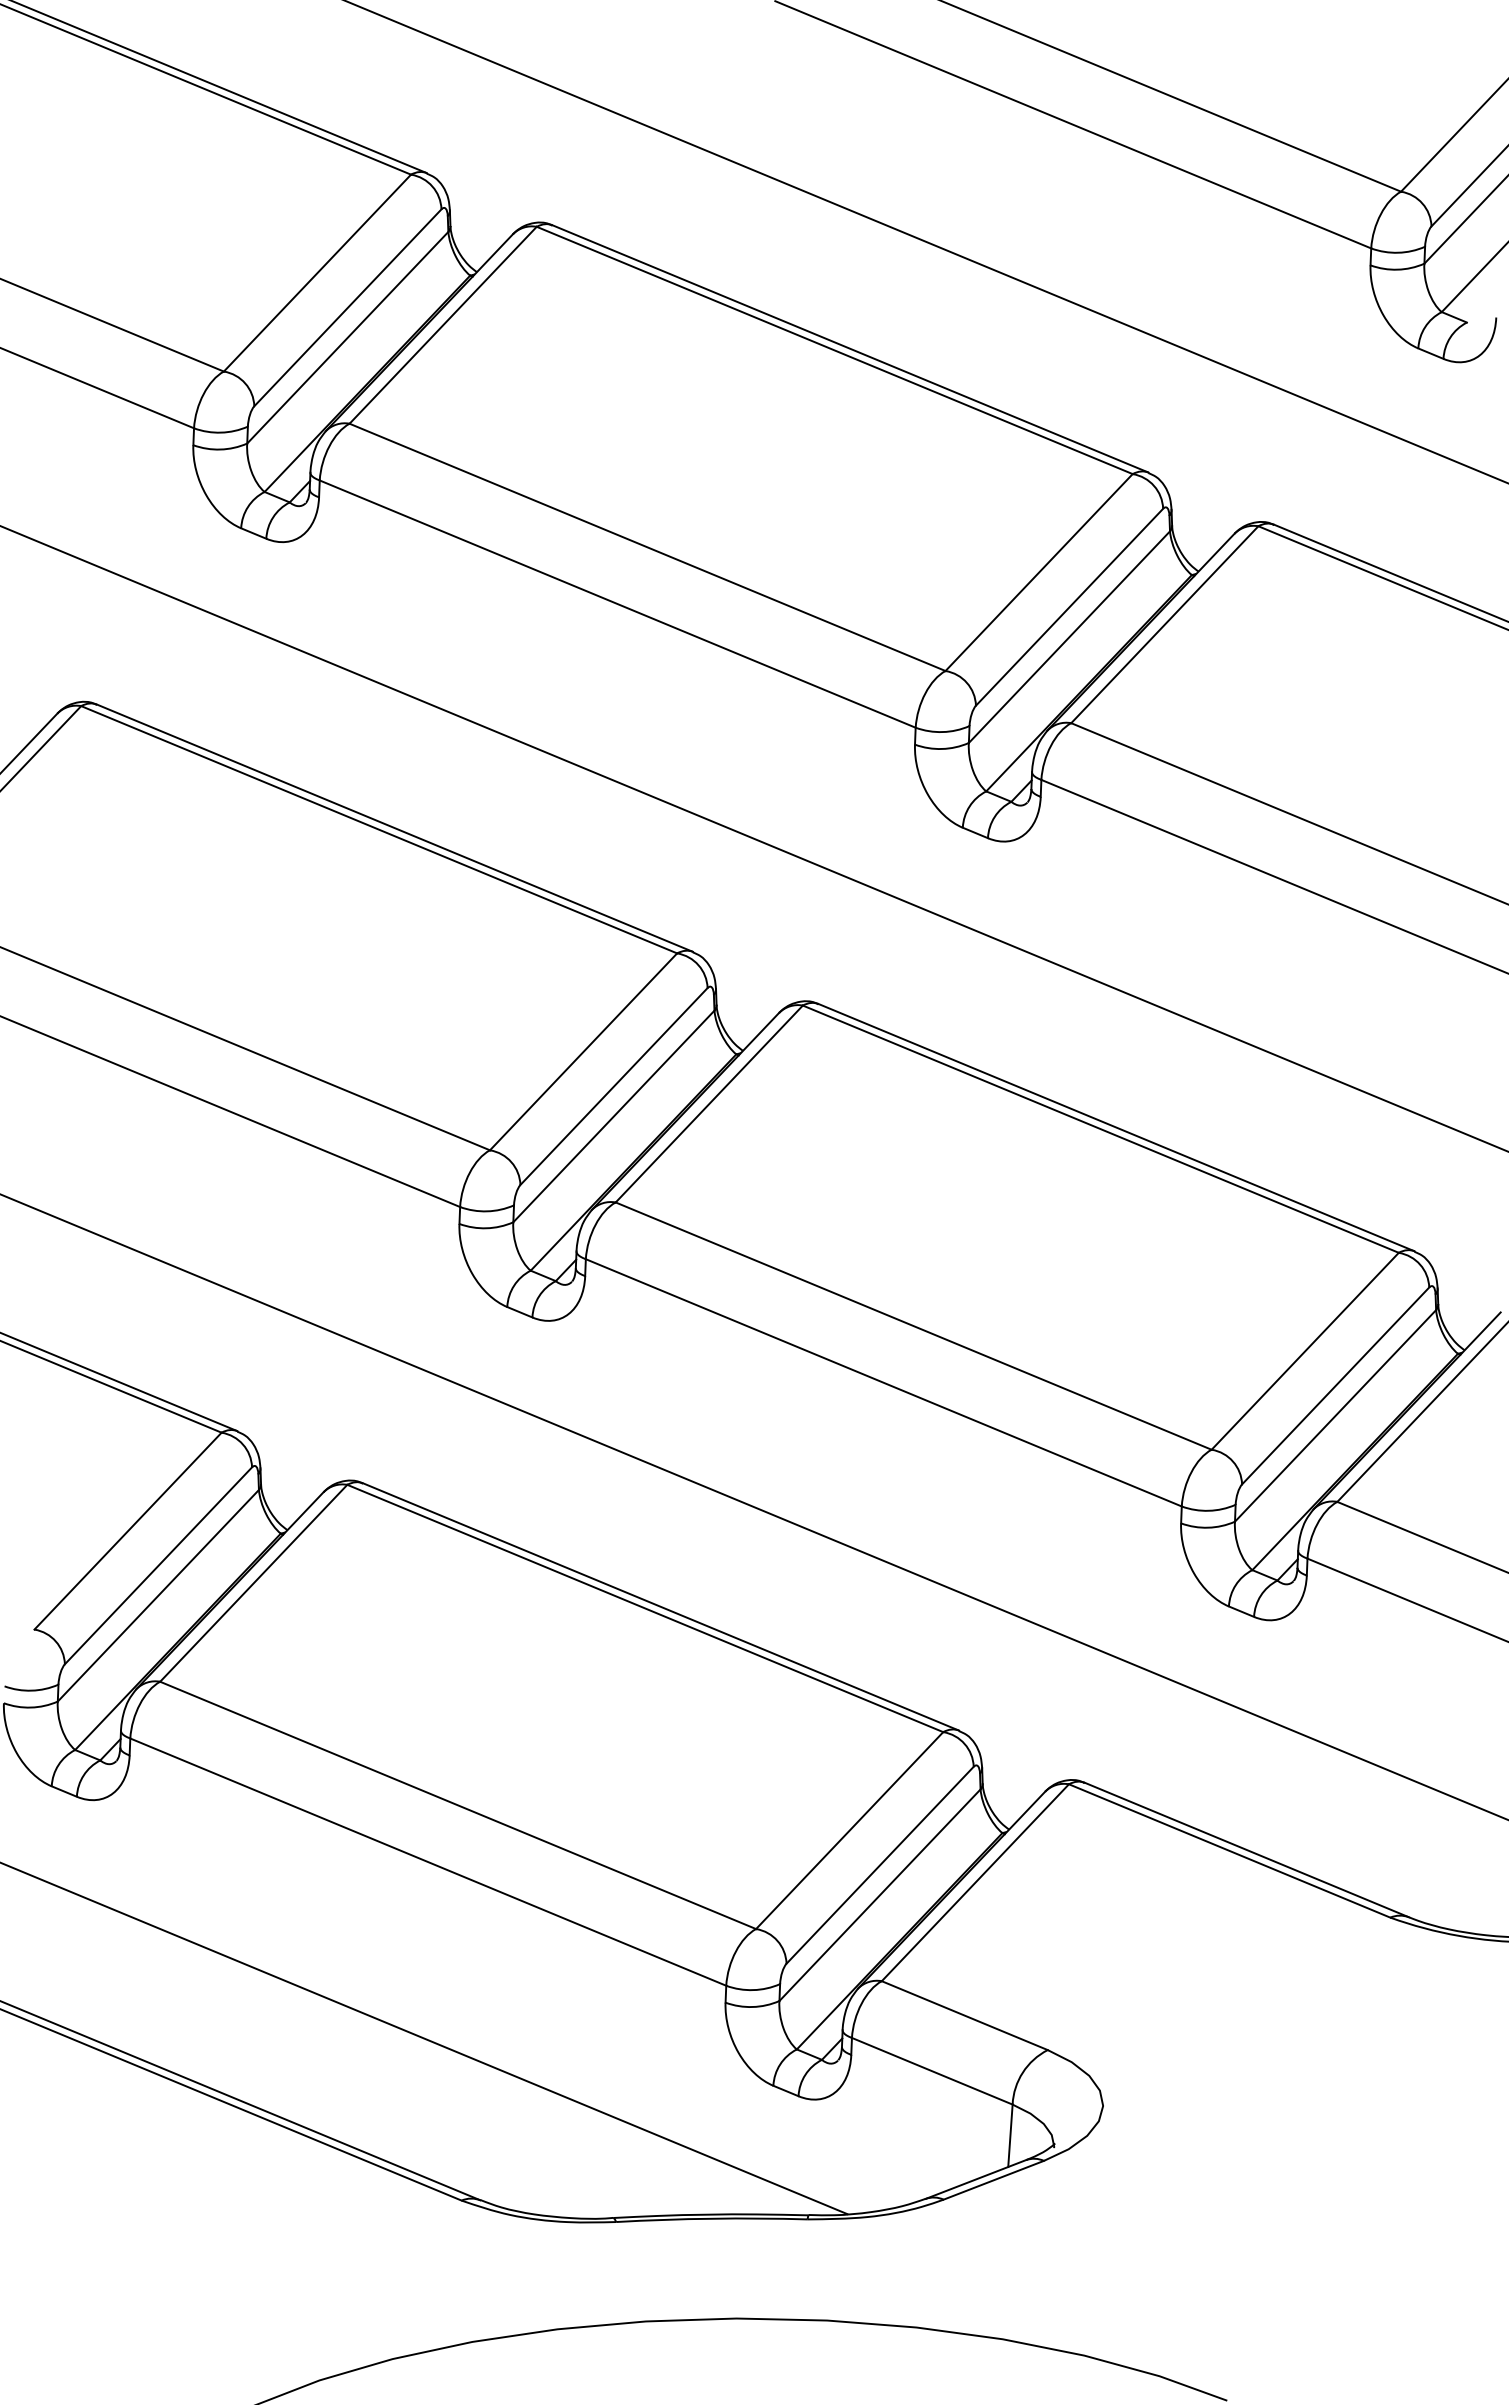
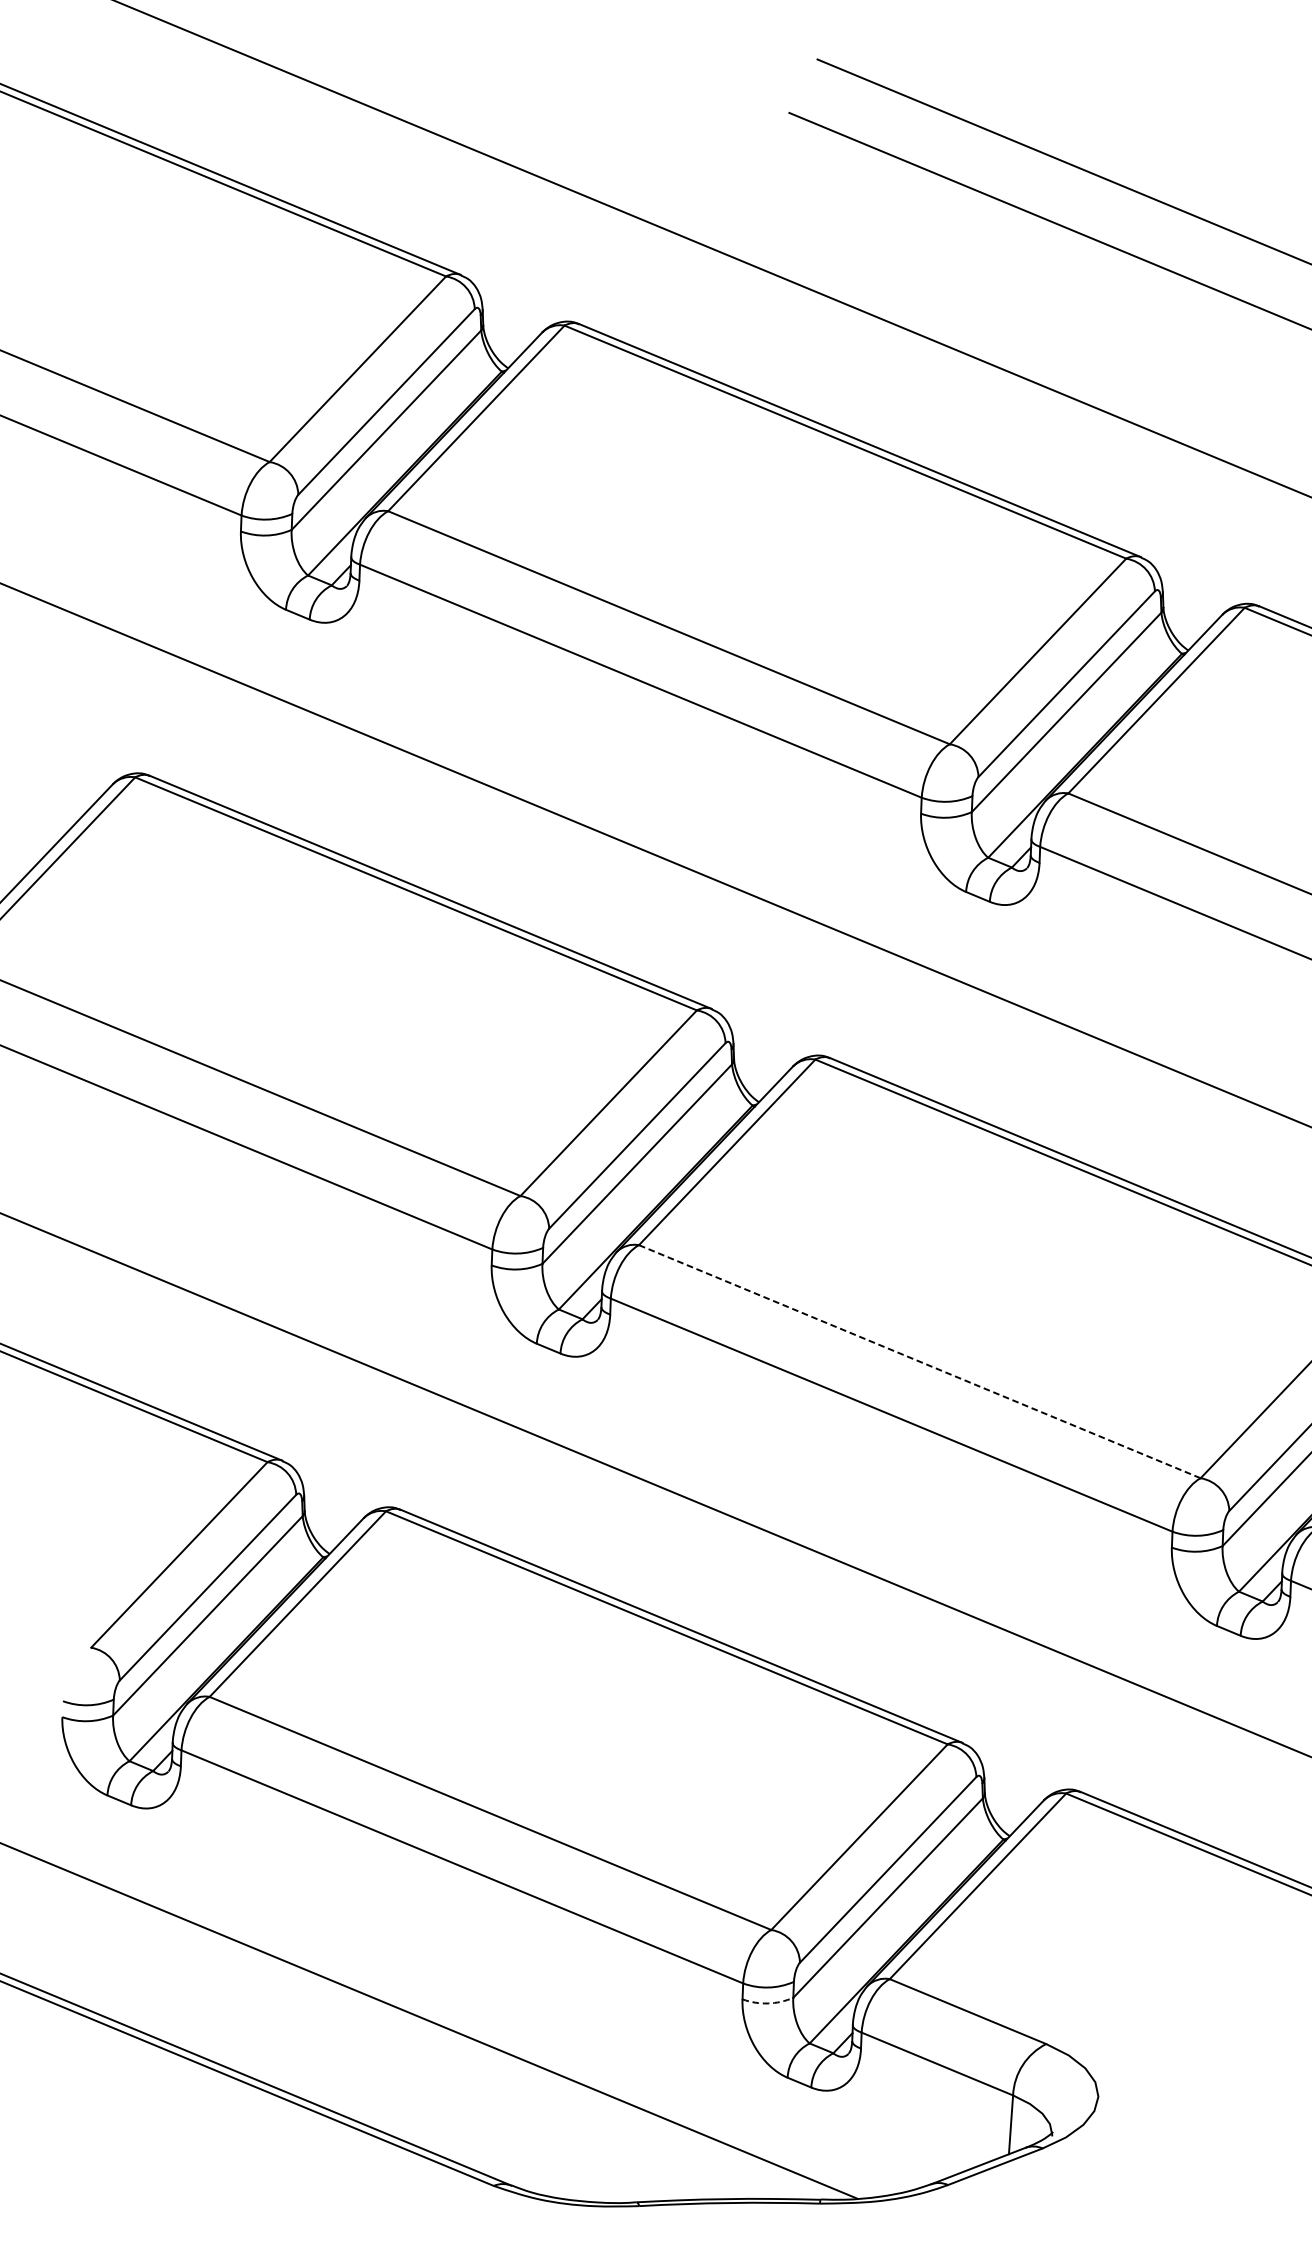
line: (913, 1326) -> (919, 1362), solid -> dashed
arc: (752, 2007) -> (767, 2003), solid -> dashed

